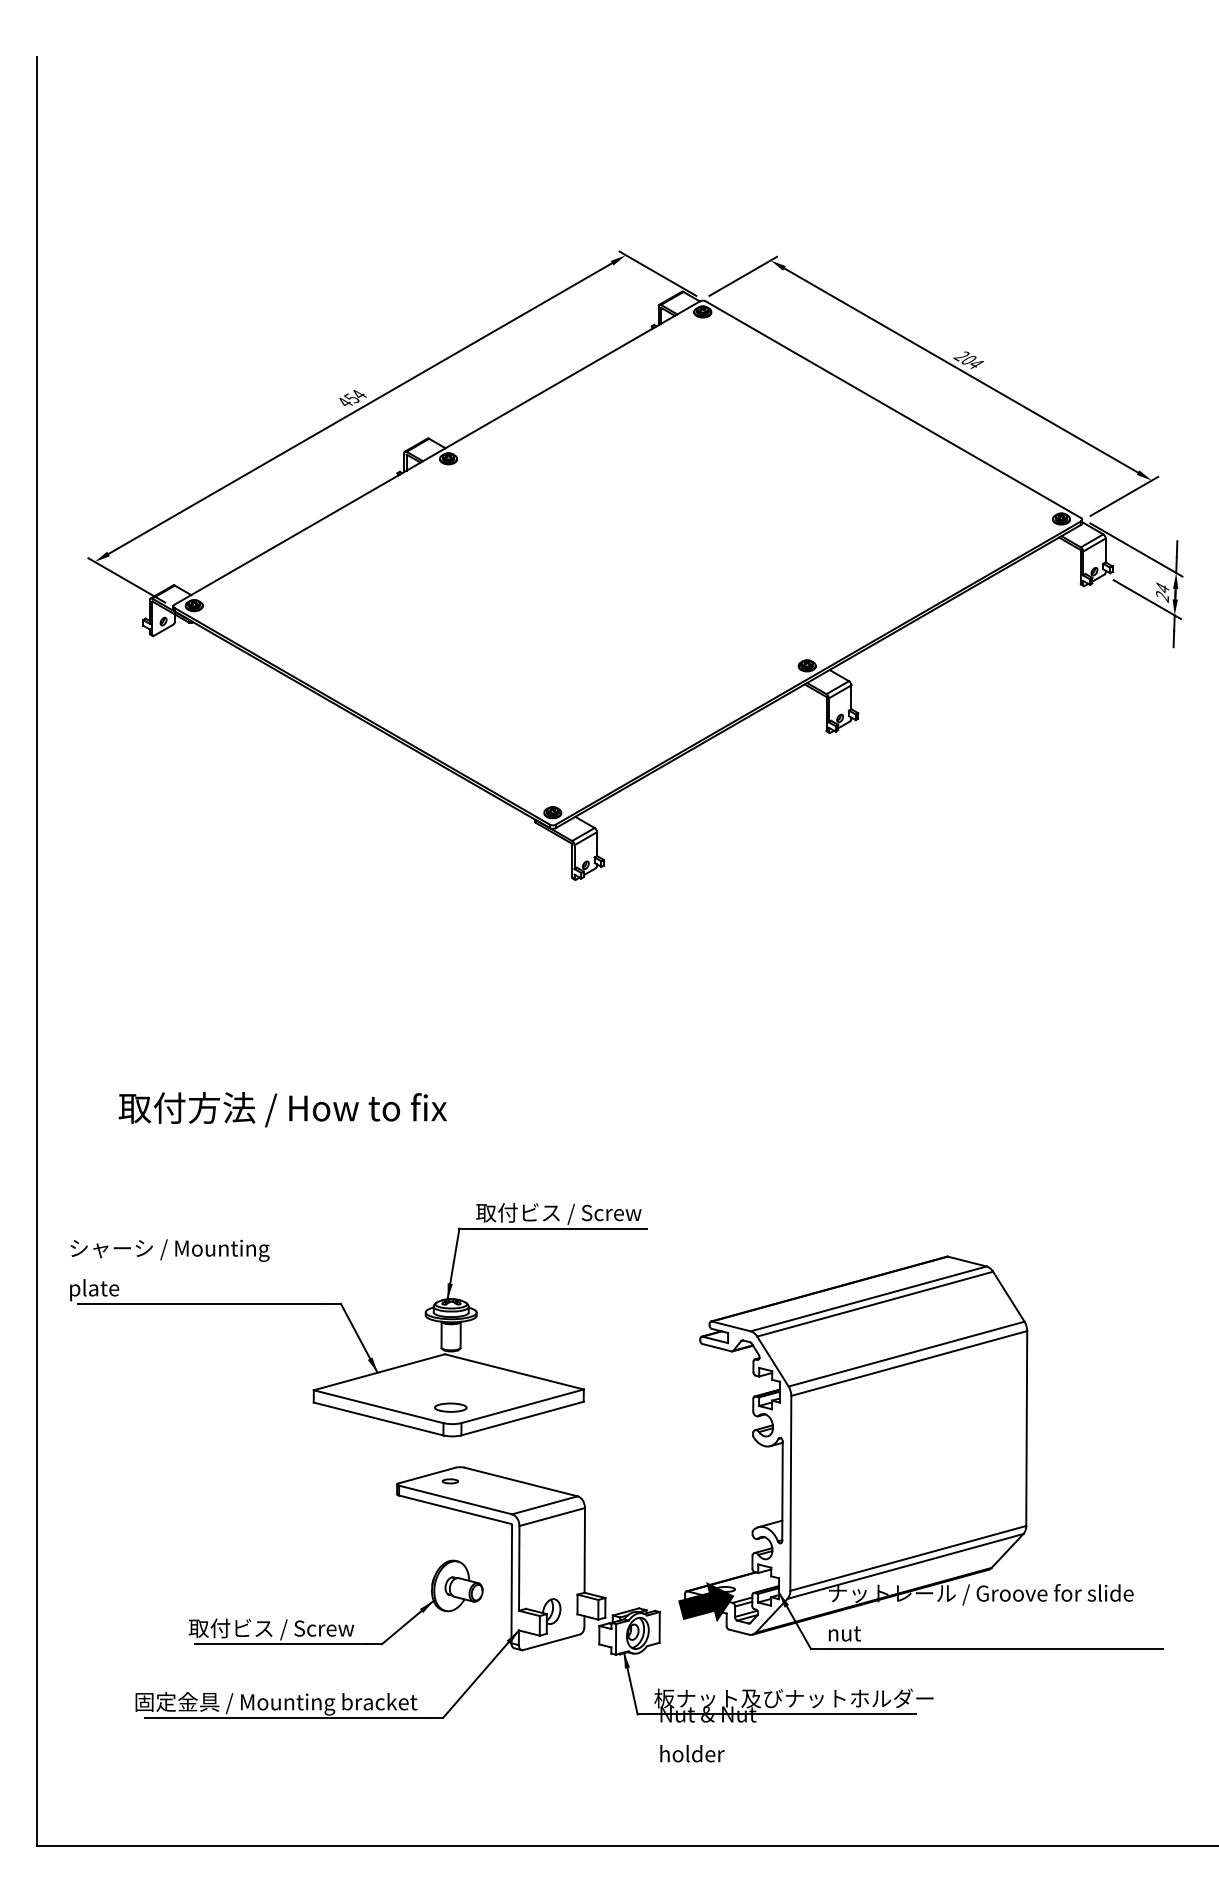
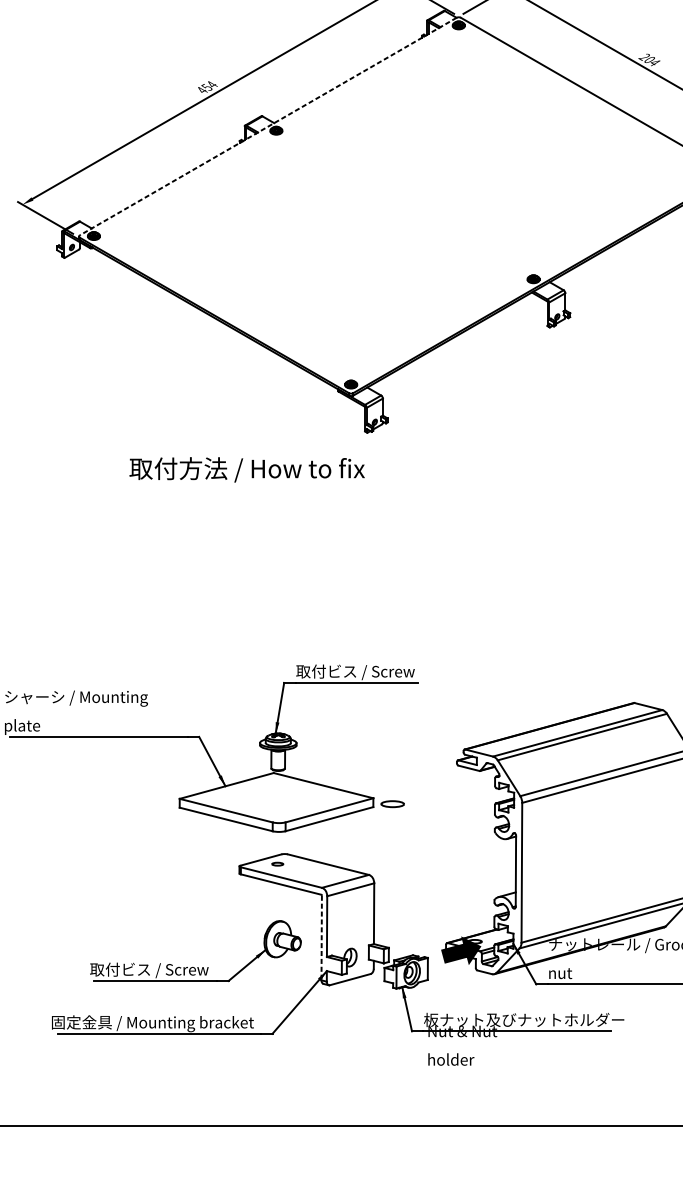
line: (436, 453) -> (267, 126), solid -> dashed
text: (282, 1109) -> (246, 469), moved
part: (450, 1407) -> (392, 804), moved
line: (511, 1584) -> (321, 938), solid -> dashed

